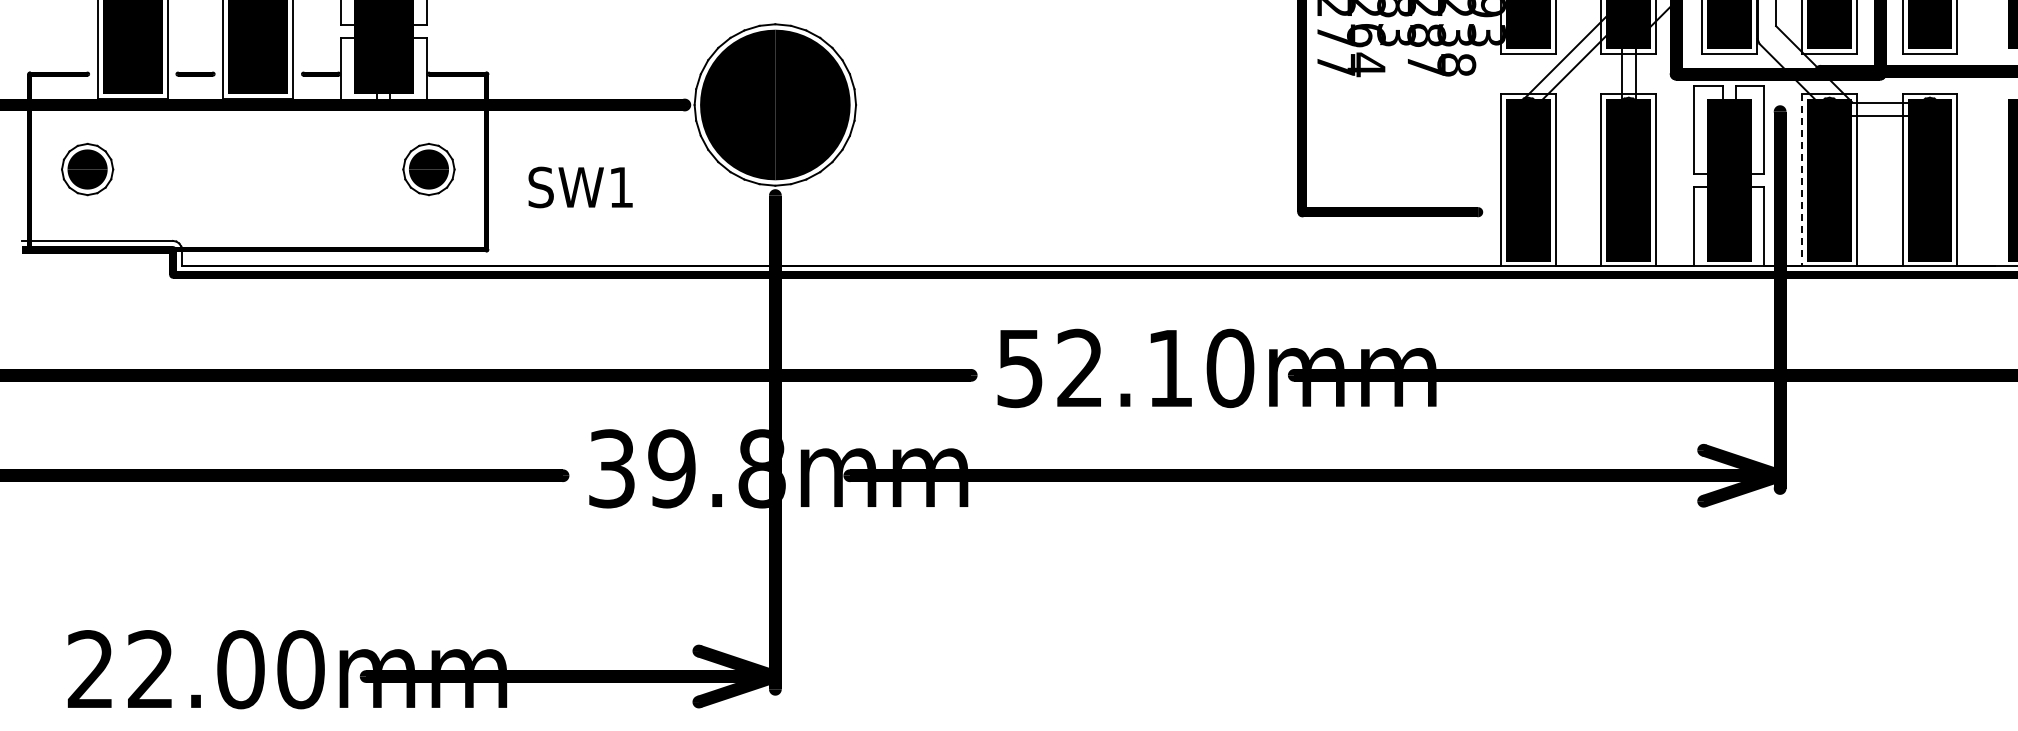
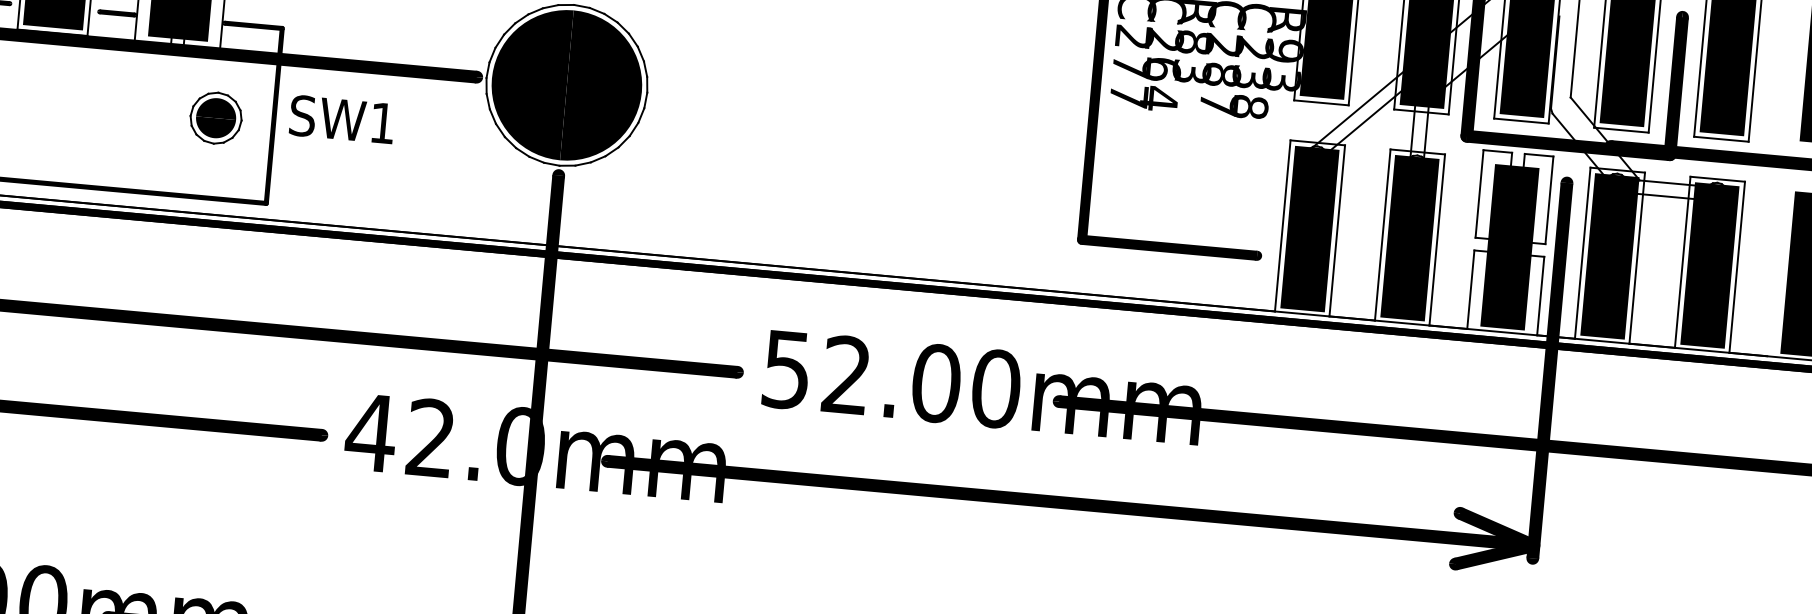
line: (1802, 180) -> (1582, 253), dashed -> solid
text: (580, 187) -> (342, 119), moved
text: (1170, 368) -> (936, 383), 52.10mm -> 52.00mm
text: (685, 468) -> (444, 439), 39.8mm -> 42.0mm

